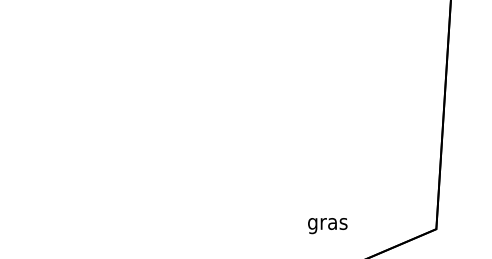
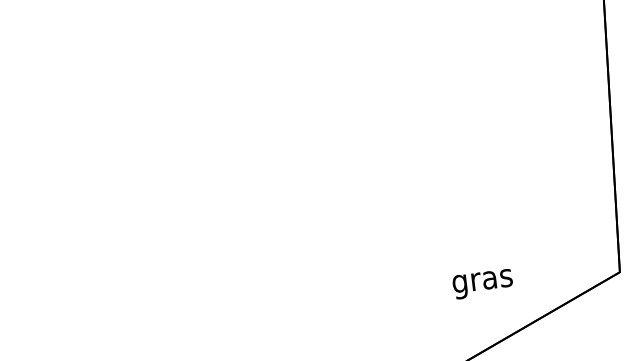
text: (327, 226) -> (482, 284), moved

